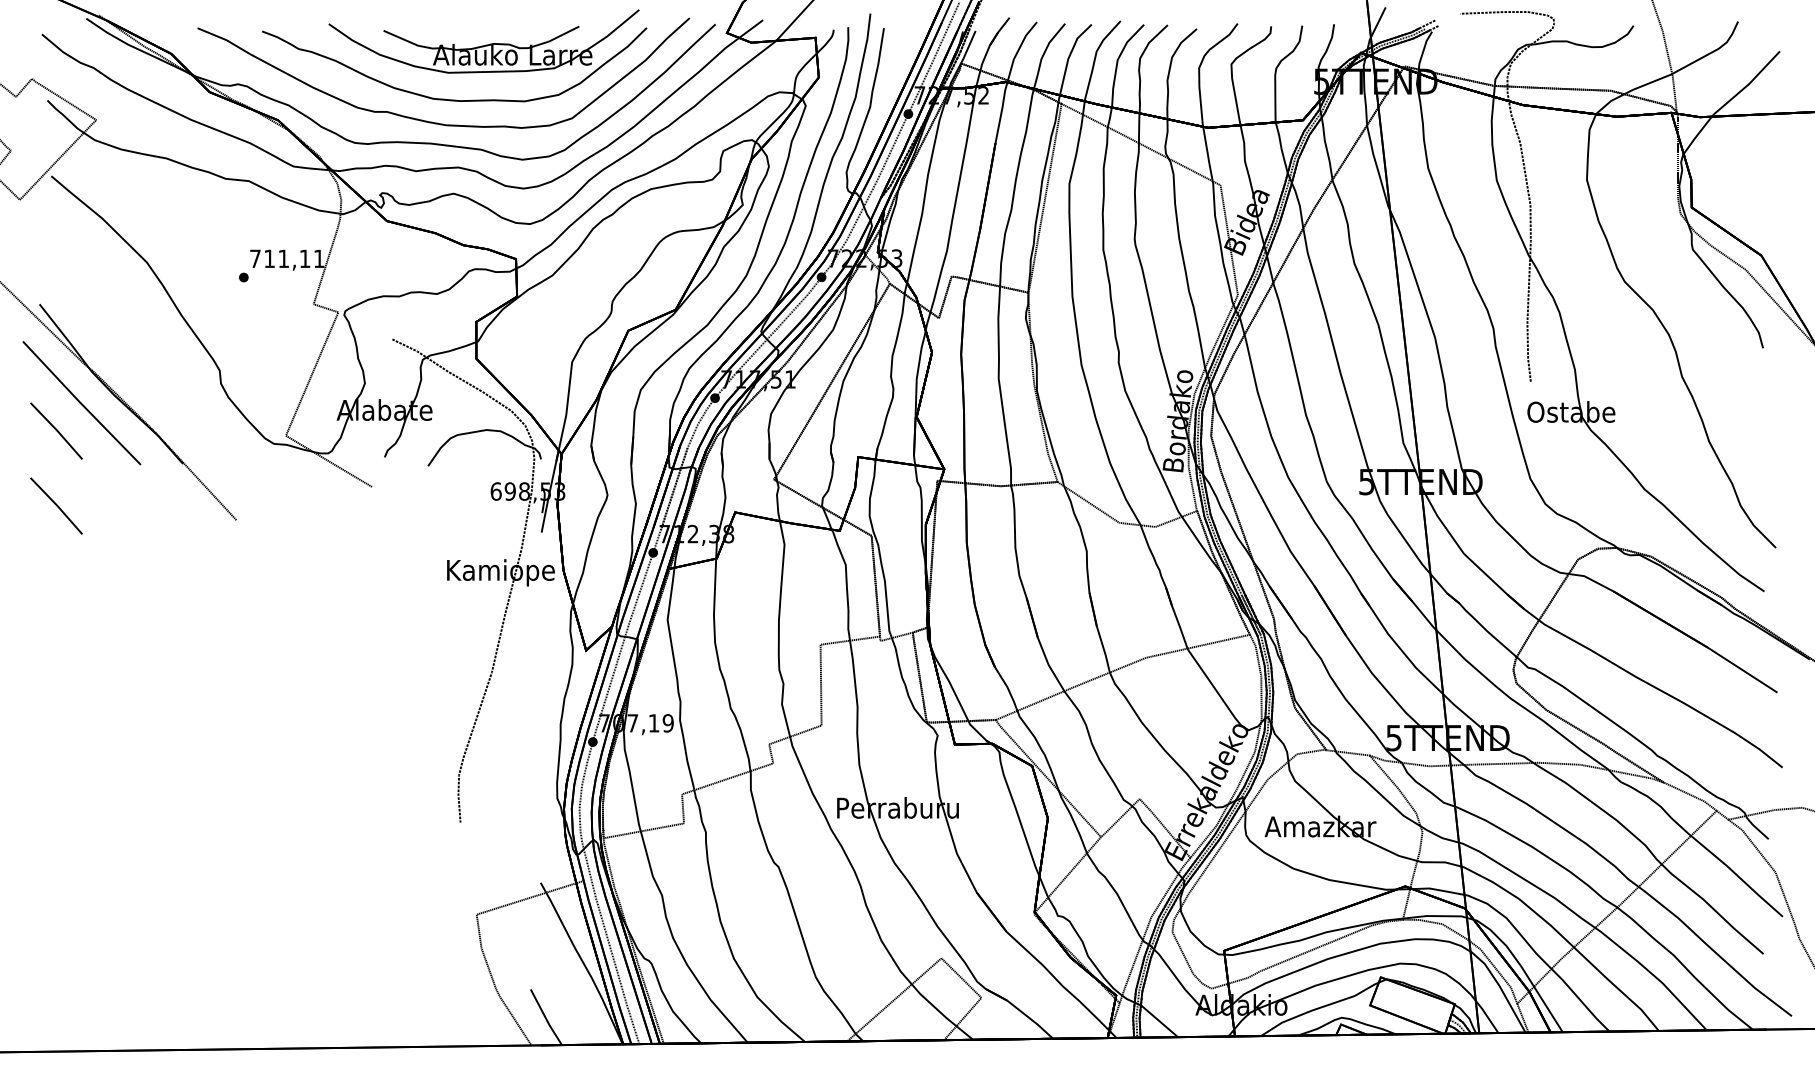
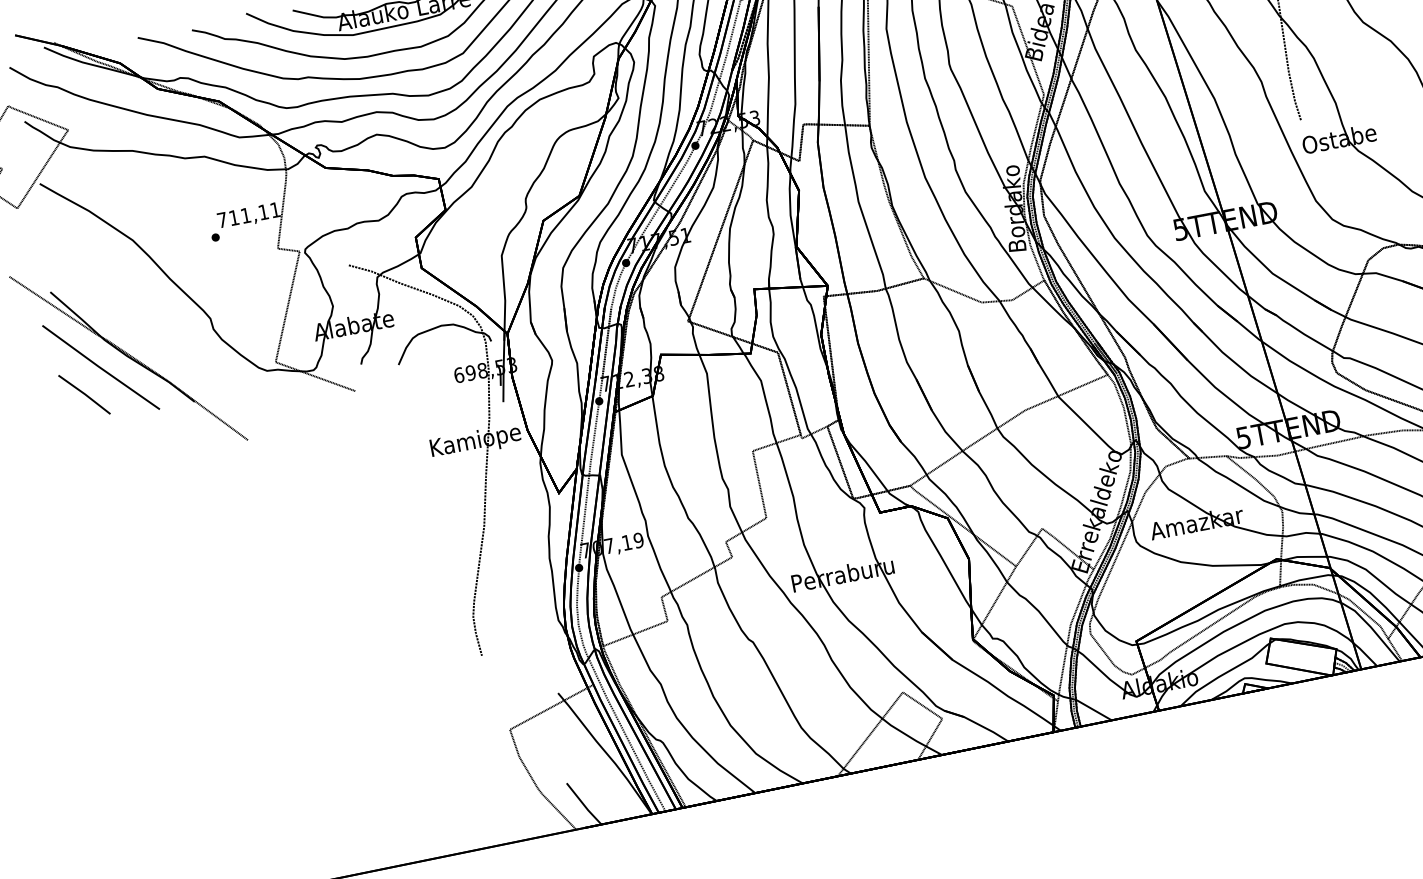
line: (56, 505) -> (96, 456), removed

